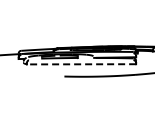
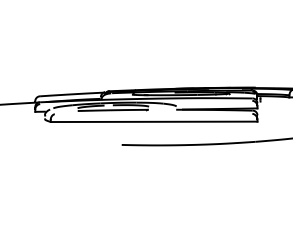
line: (81, 64) -> (154, 122), dashed -> solid

